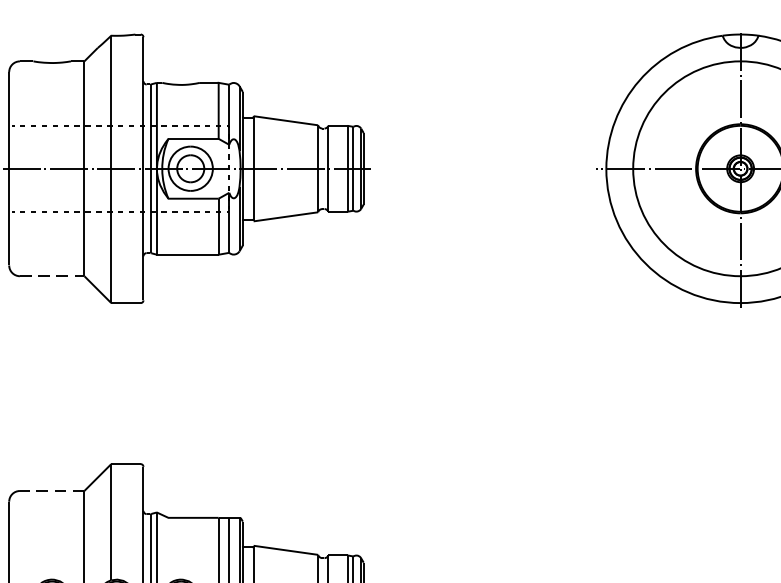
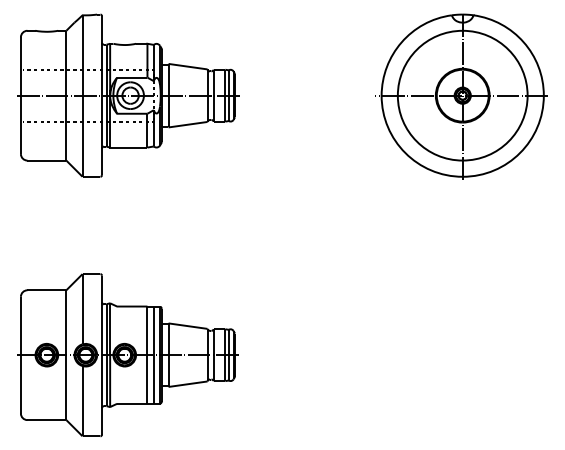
line: (53, 276) -> (47, 160), dashed -> solid
line: (51, 491) -> (46, 290), dashed -> solid

